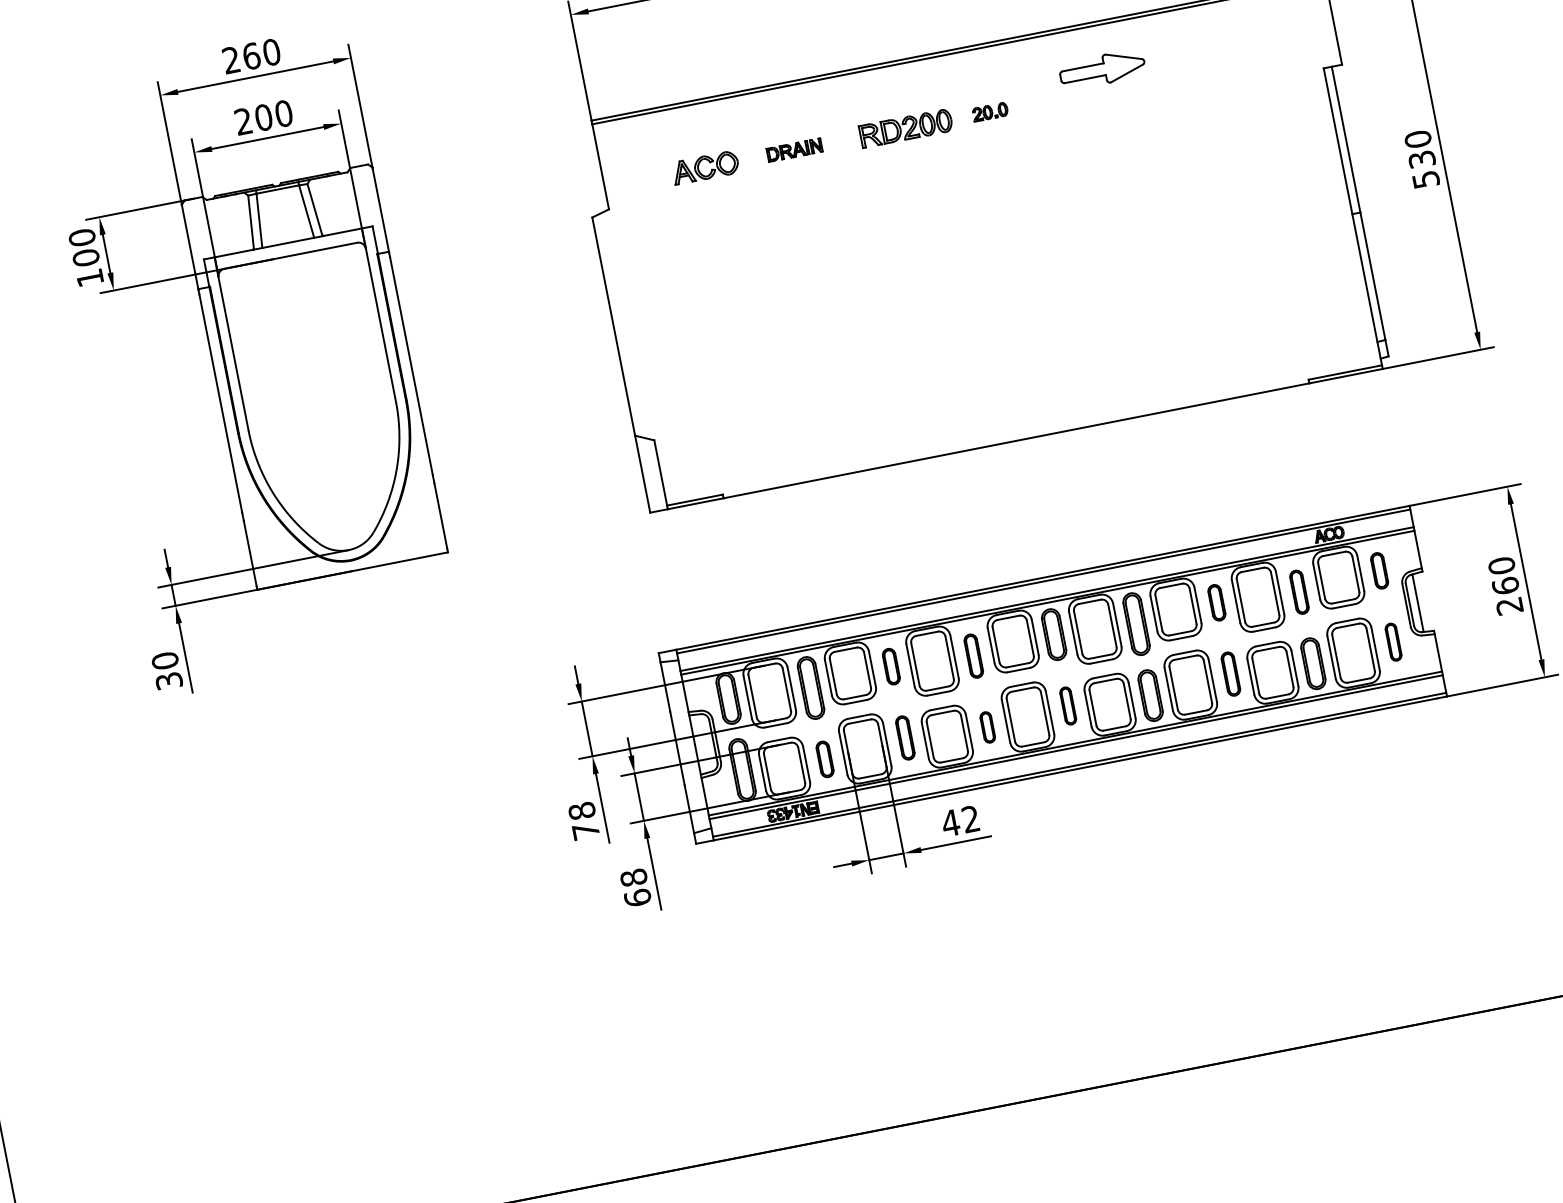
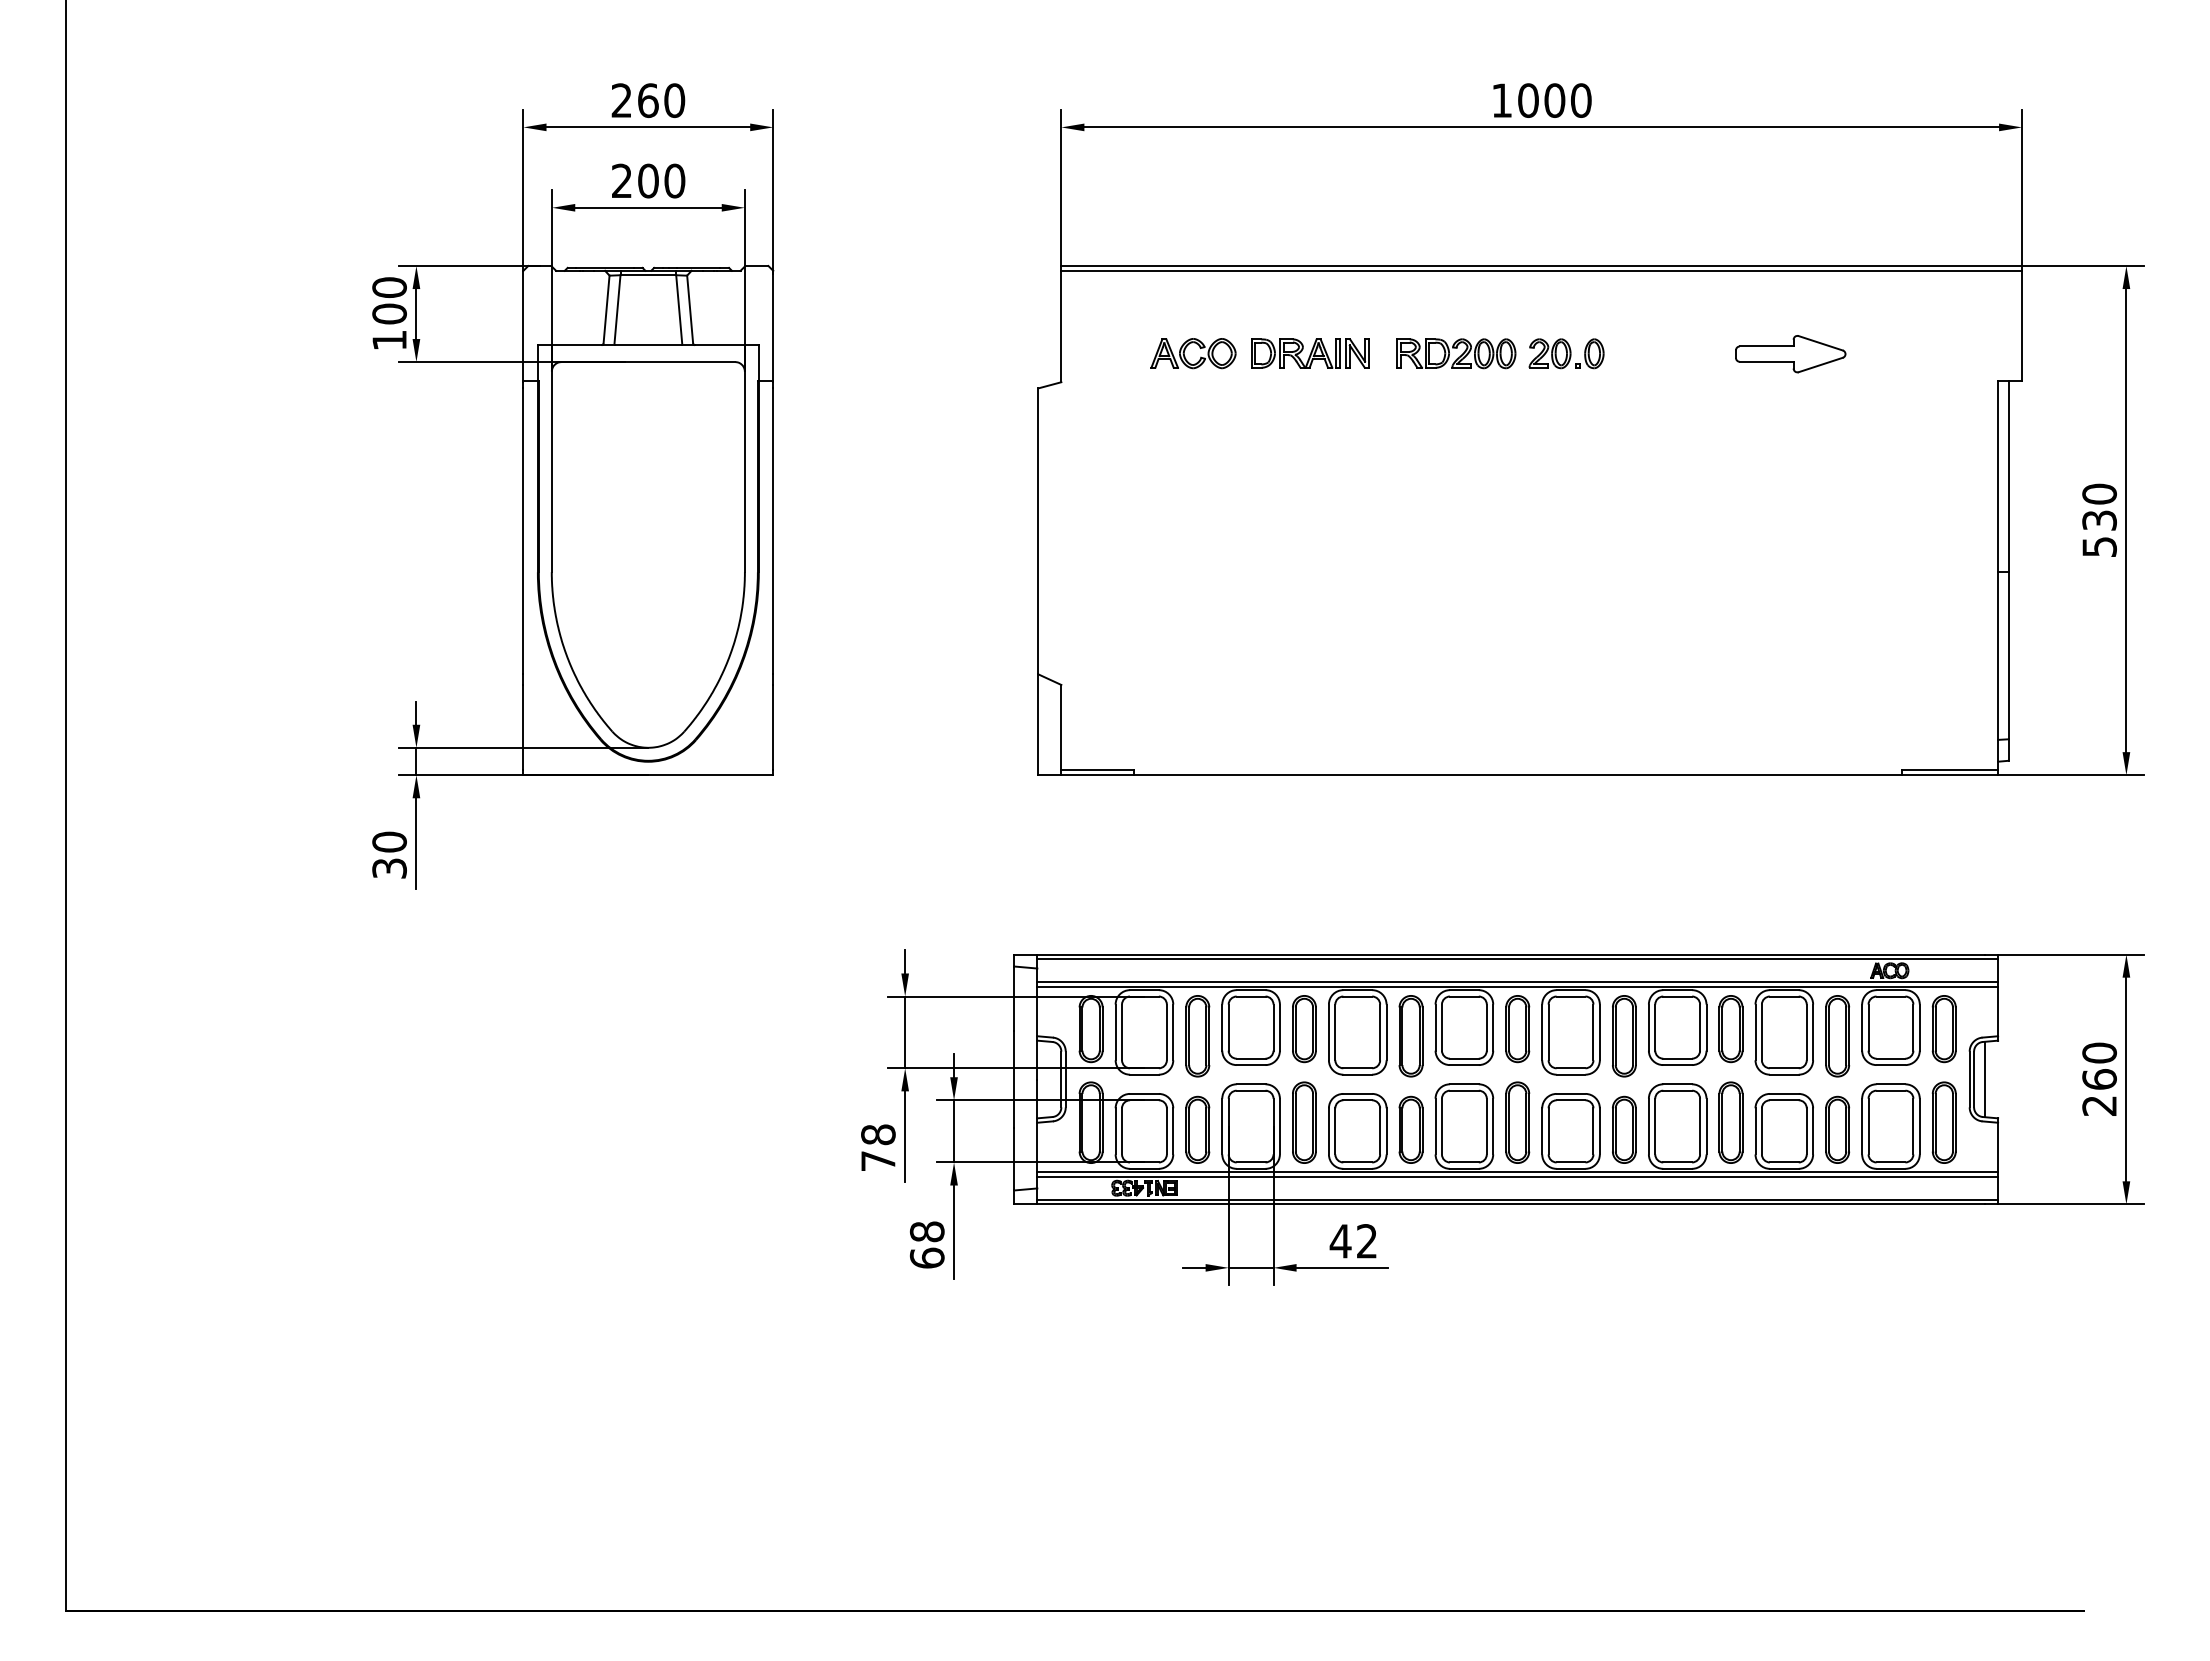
part: (1102, 69) -> (1790, 354), moved
part: (990, 111) -> (1566, 353), size x1.67
part: (794, 150) -> (1310, 353), size x1.67
part: (1379, 571) -> (1943, 1029), size x1.43
part: (1299, 592) -> (1837, 1036), size x1.43
part: (1216, 603) -> (1730, 1029), size x1.43
part: (1393, 642) -> (1943, 1122), size x1.67
part: (973, 656) -> (1410, 1036), size x1.43
part: (891, 666) -> (1304, 1029), size x1.43
part: (1230, 674) -> (1730, 1122), size x1.43
part: (1067, 705) -> (1517, 1122), size x1.67
part: (987, 727) -> (1410, 1129), size x1.67
part: (905, 737) -> (1304, 1122), size x1.43
part: (824, 759) -> (1197, 1129), size x1.43

